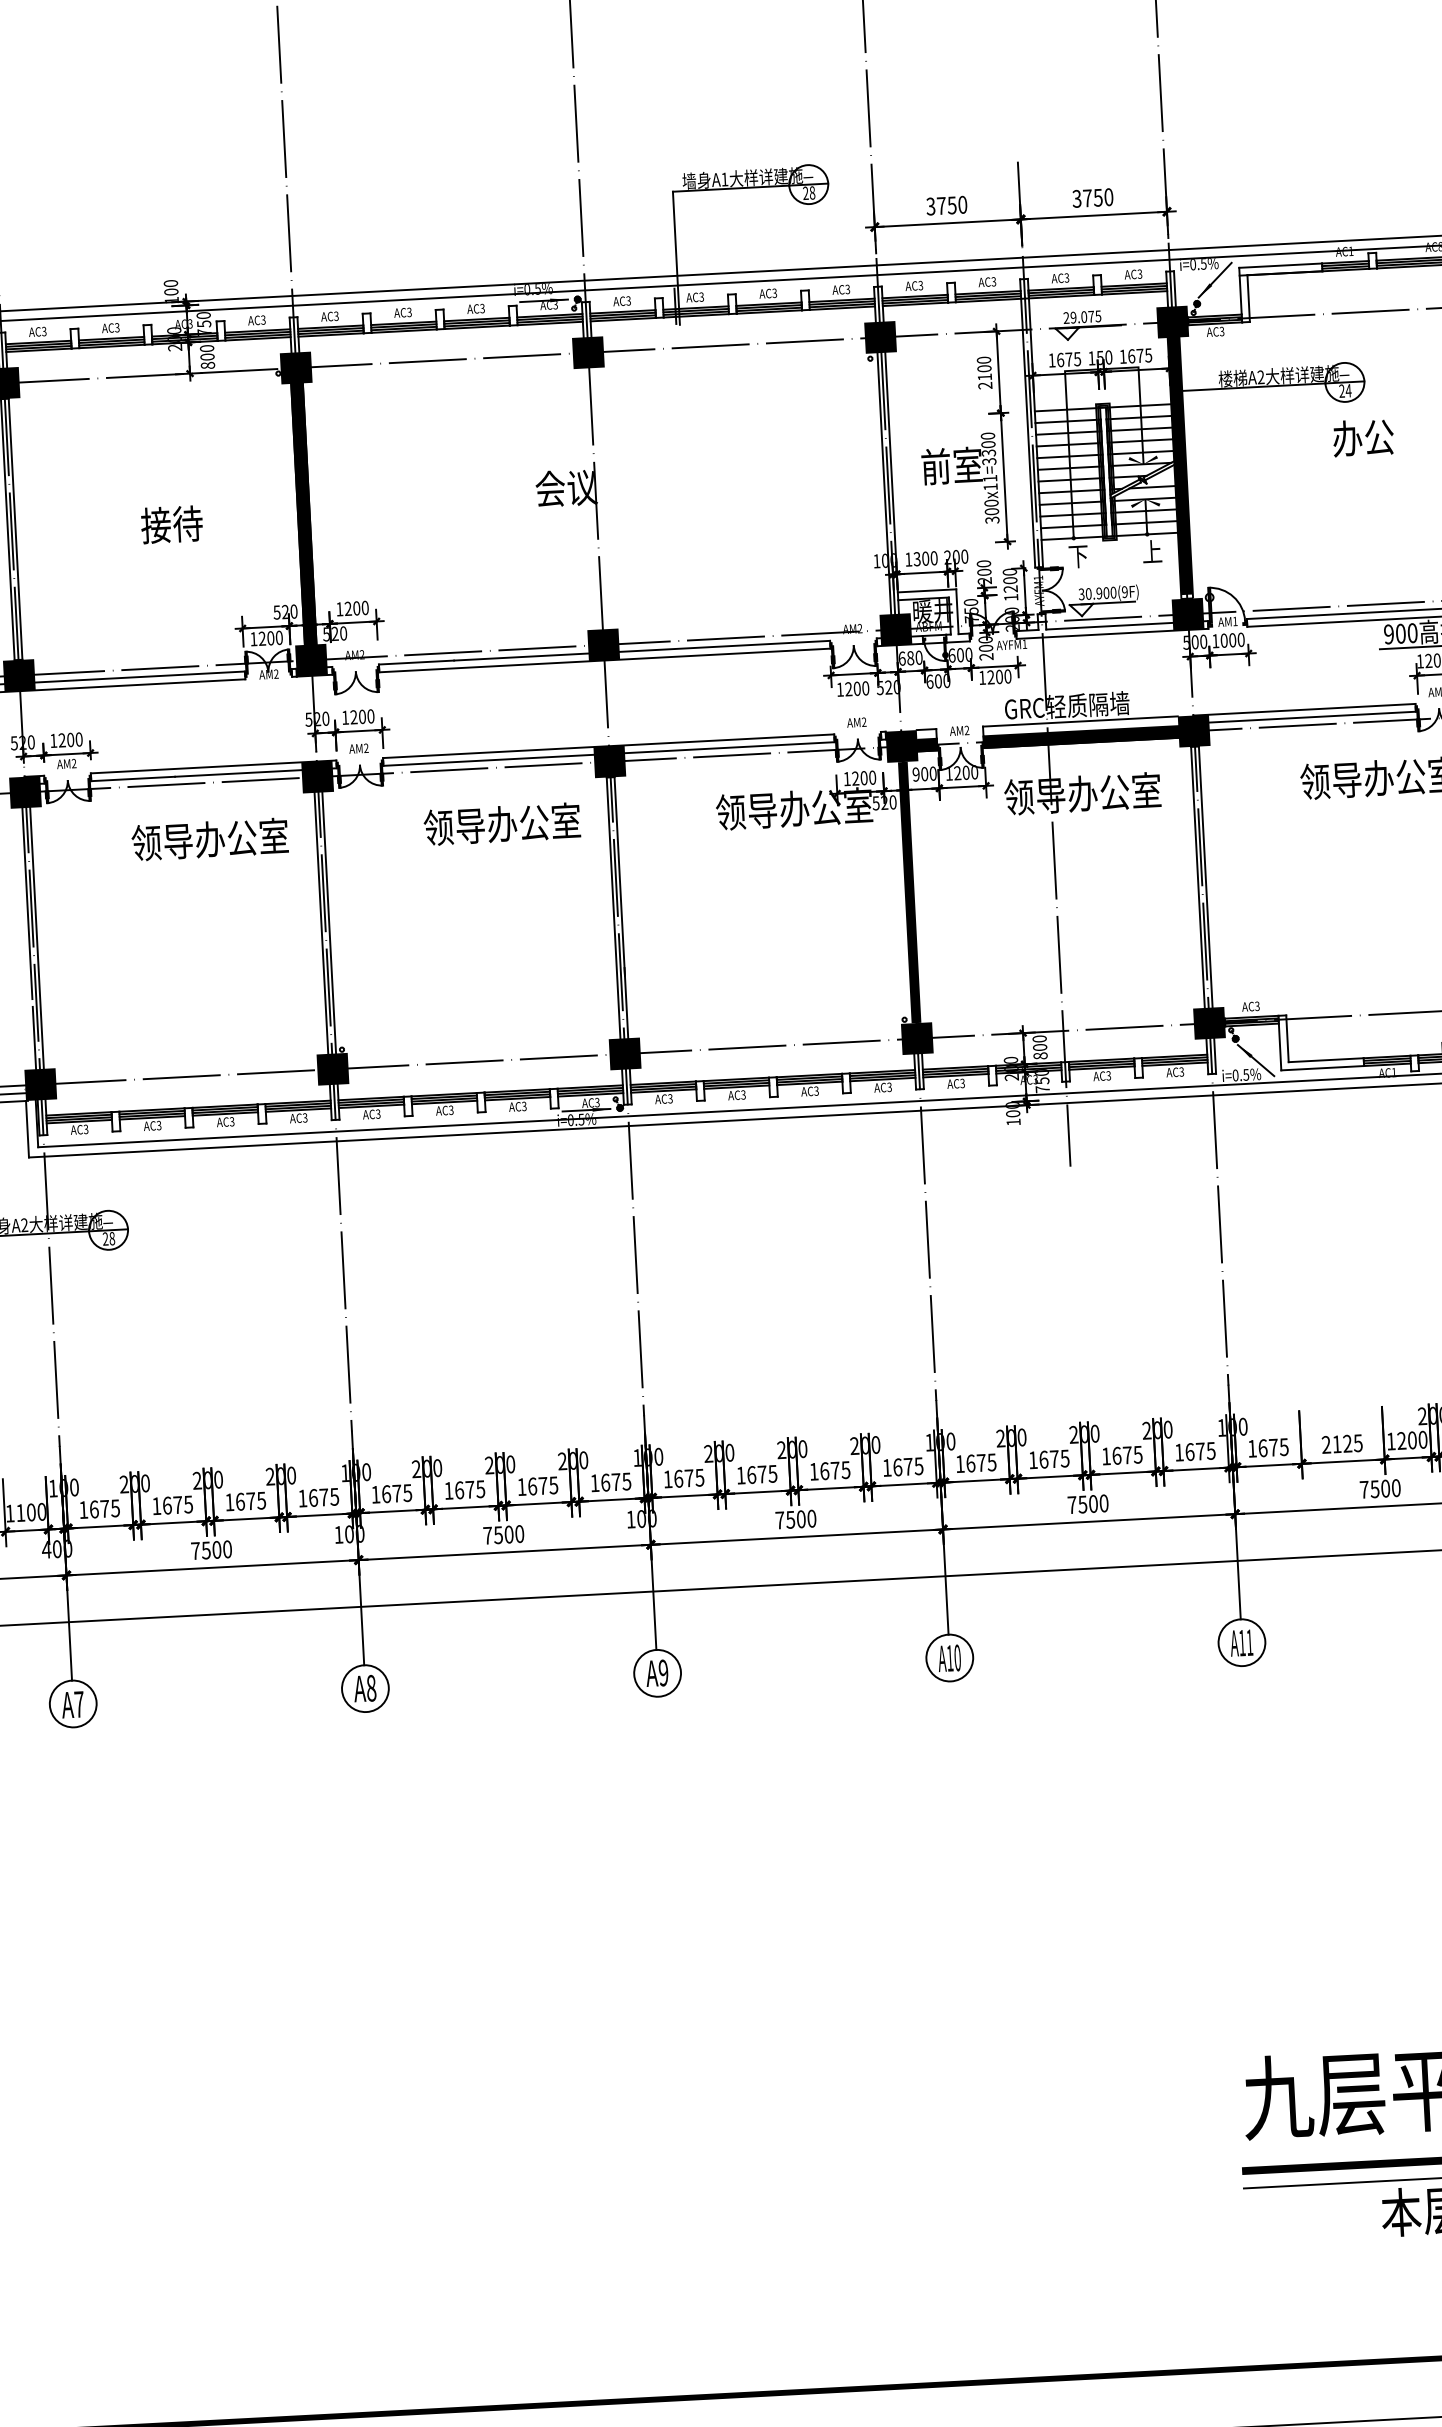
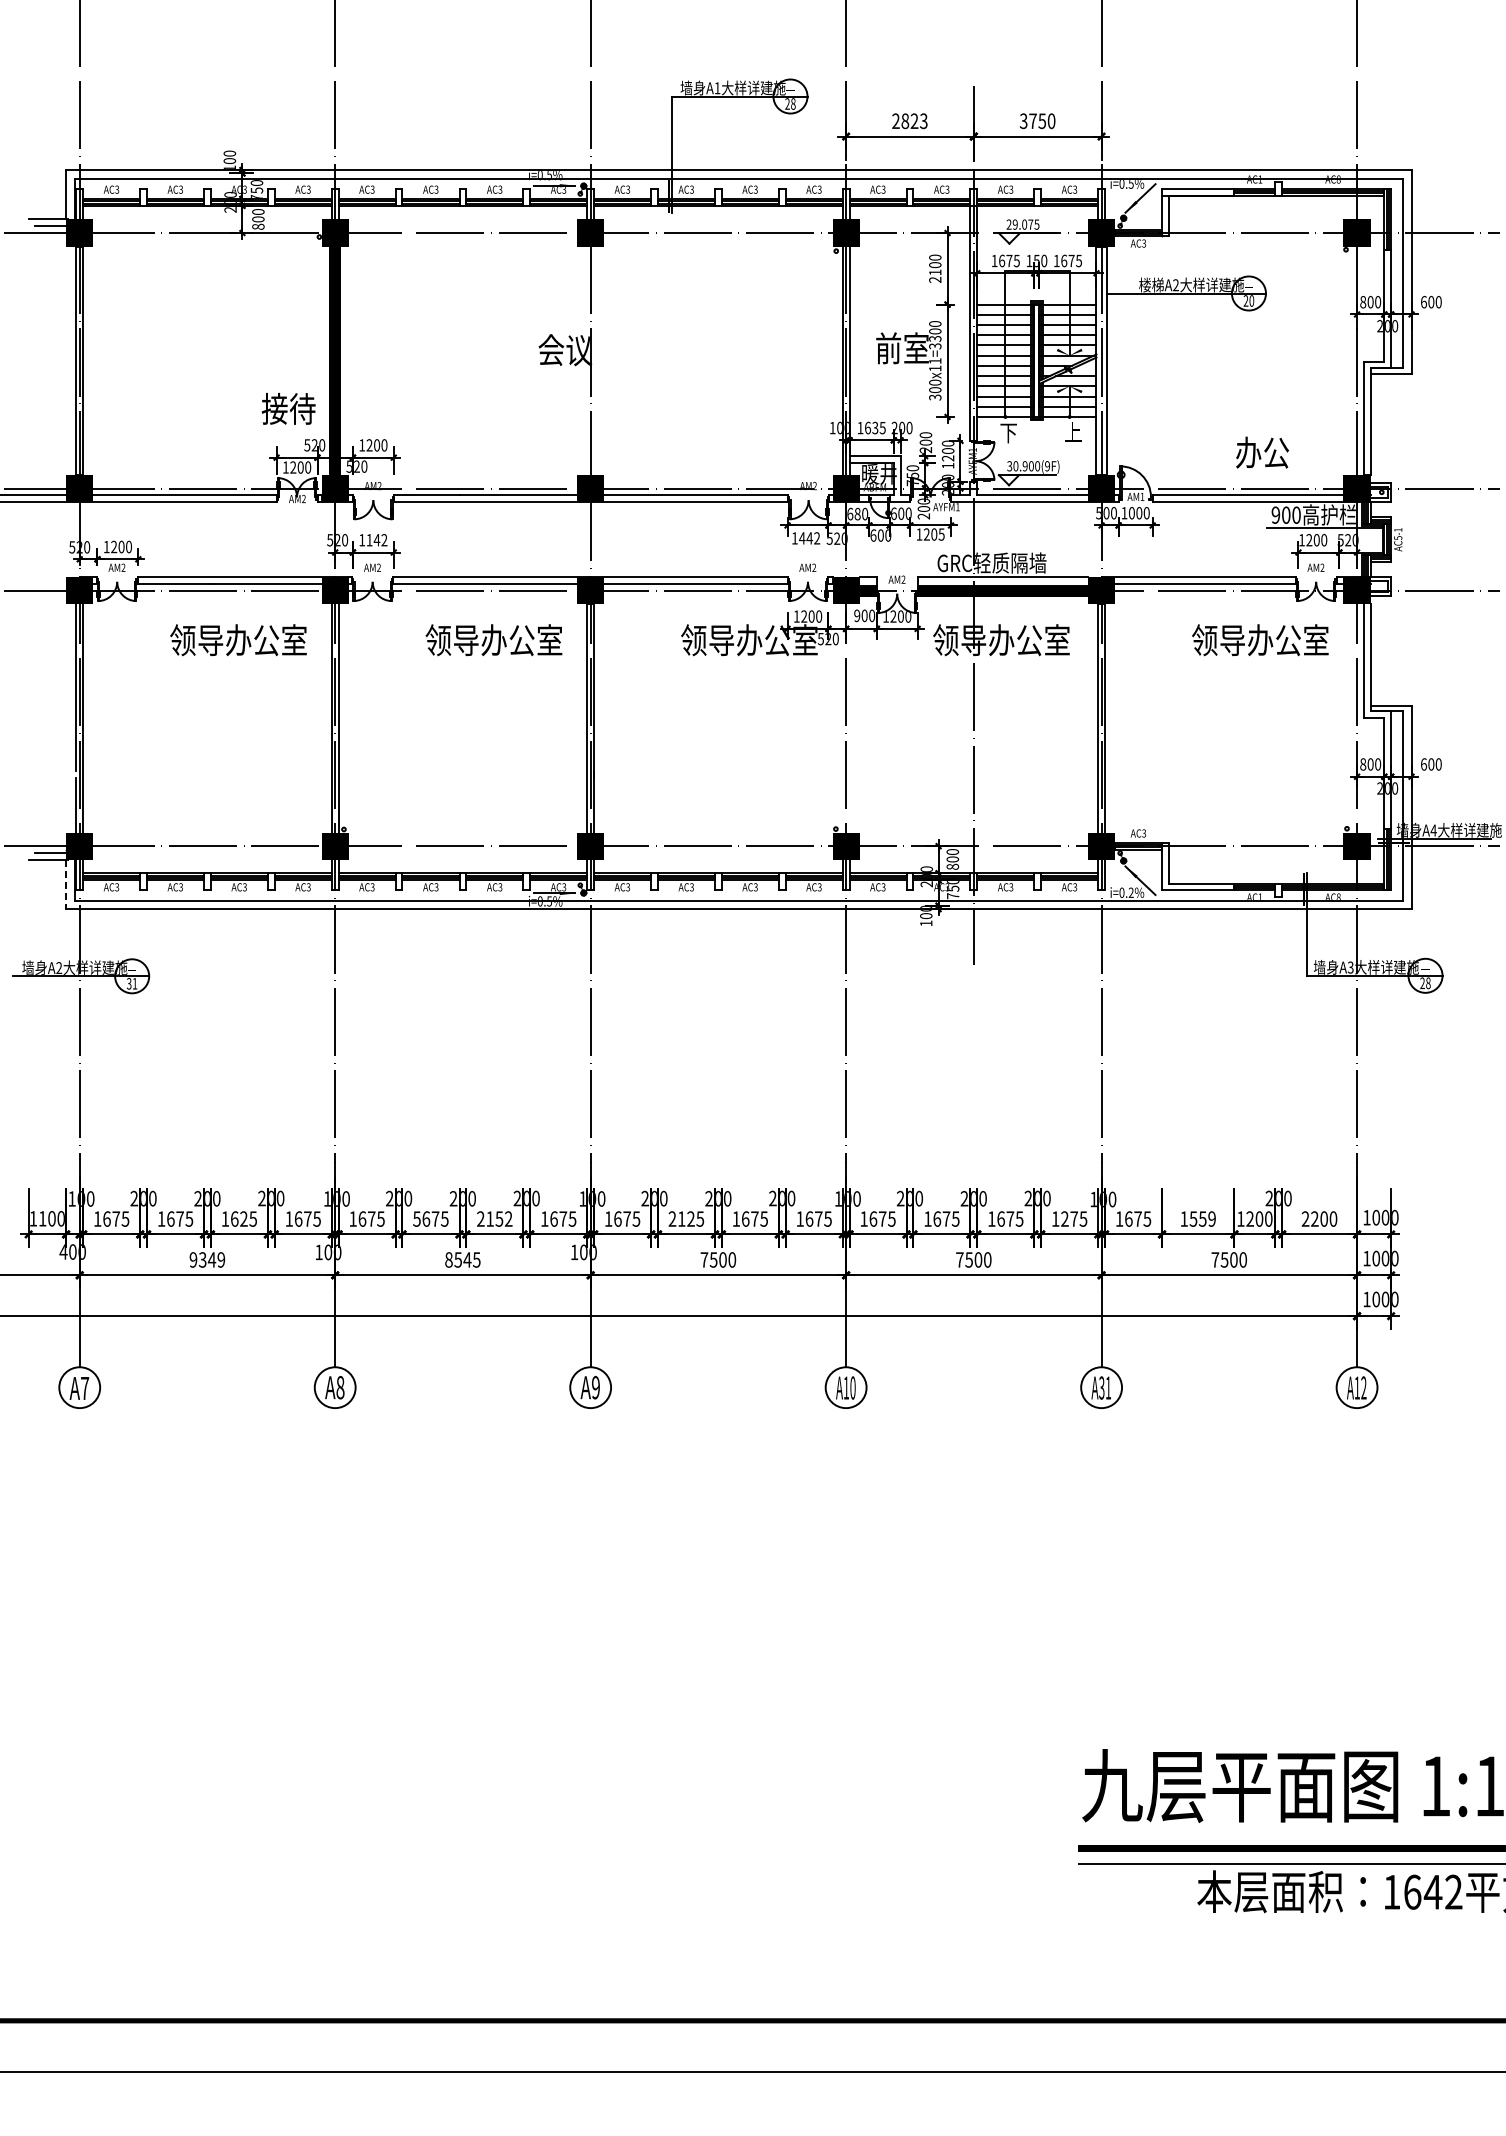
text: (946, 206) -> (909, 121), 3750 -> 2823
text: (1348, 390) -> (1251, 300), 24 -> 20
text: (1363, 437) -> (1262, 452), moved
fill: (1180, 464) -> (1101, 357), removed
text: (171, 524) -> (288, 408), moved
text: (924, 558) -> (874, 427), 1300 -> 1635
text: (1007, 676) -> (941, 534), 1200 -> 1205
text: (856, 688) -> (809, 538), 1200 -> 1442
text: (361, 717) -> (376, 540), 1200 -> 1142
fill: (908, 892) -> (845, 718), removed
text: (1245, 1074) -> (1130, 892), i=0.5% -> i=0.2%
line: (27, 1129) -> (66, 884), solid -> dashed
text: (109, 1238) -> (132, 983), 28 -> 31
text: (1341, 1443) -> (1197, 1218), 2125 -> 1559
text: (1189, 1451) -> (1064, 1218), 1675 -> 1275
text: (751, 1474) -> (681, 1218), 1675 -> 2125
text: (537, 1485) -> (494, 1218), 1675 -> 2152
text: (448, 1490) -> (416, 1218), 1675 -> 5675
text: (250, 1500) -> (243, 1218), 1675 -> 1625
text: (503, 1534) -> (462, 1259), 7500 -> 8545
text: (211, 1549) -> (207, 1259), 7500 -> 9349
text: (1241, 1642) -> (1101, 1387), A11 -> A31

